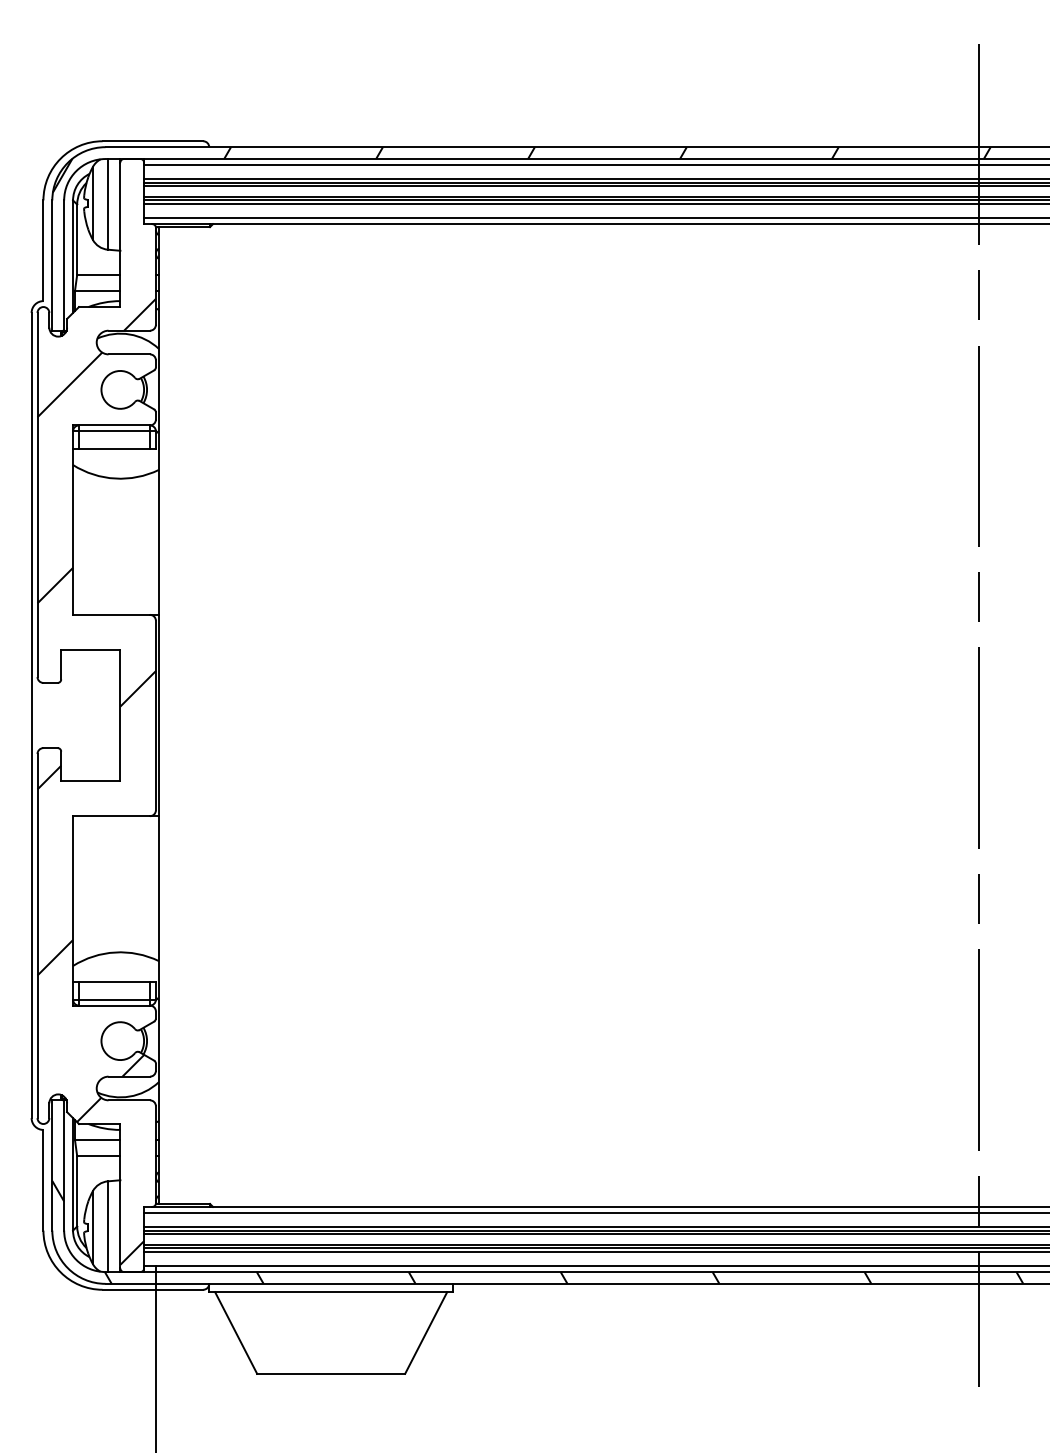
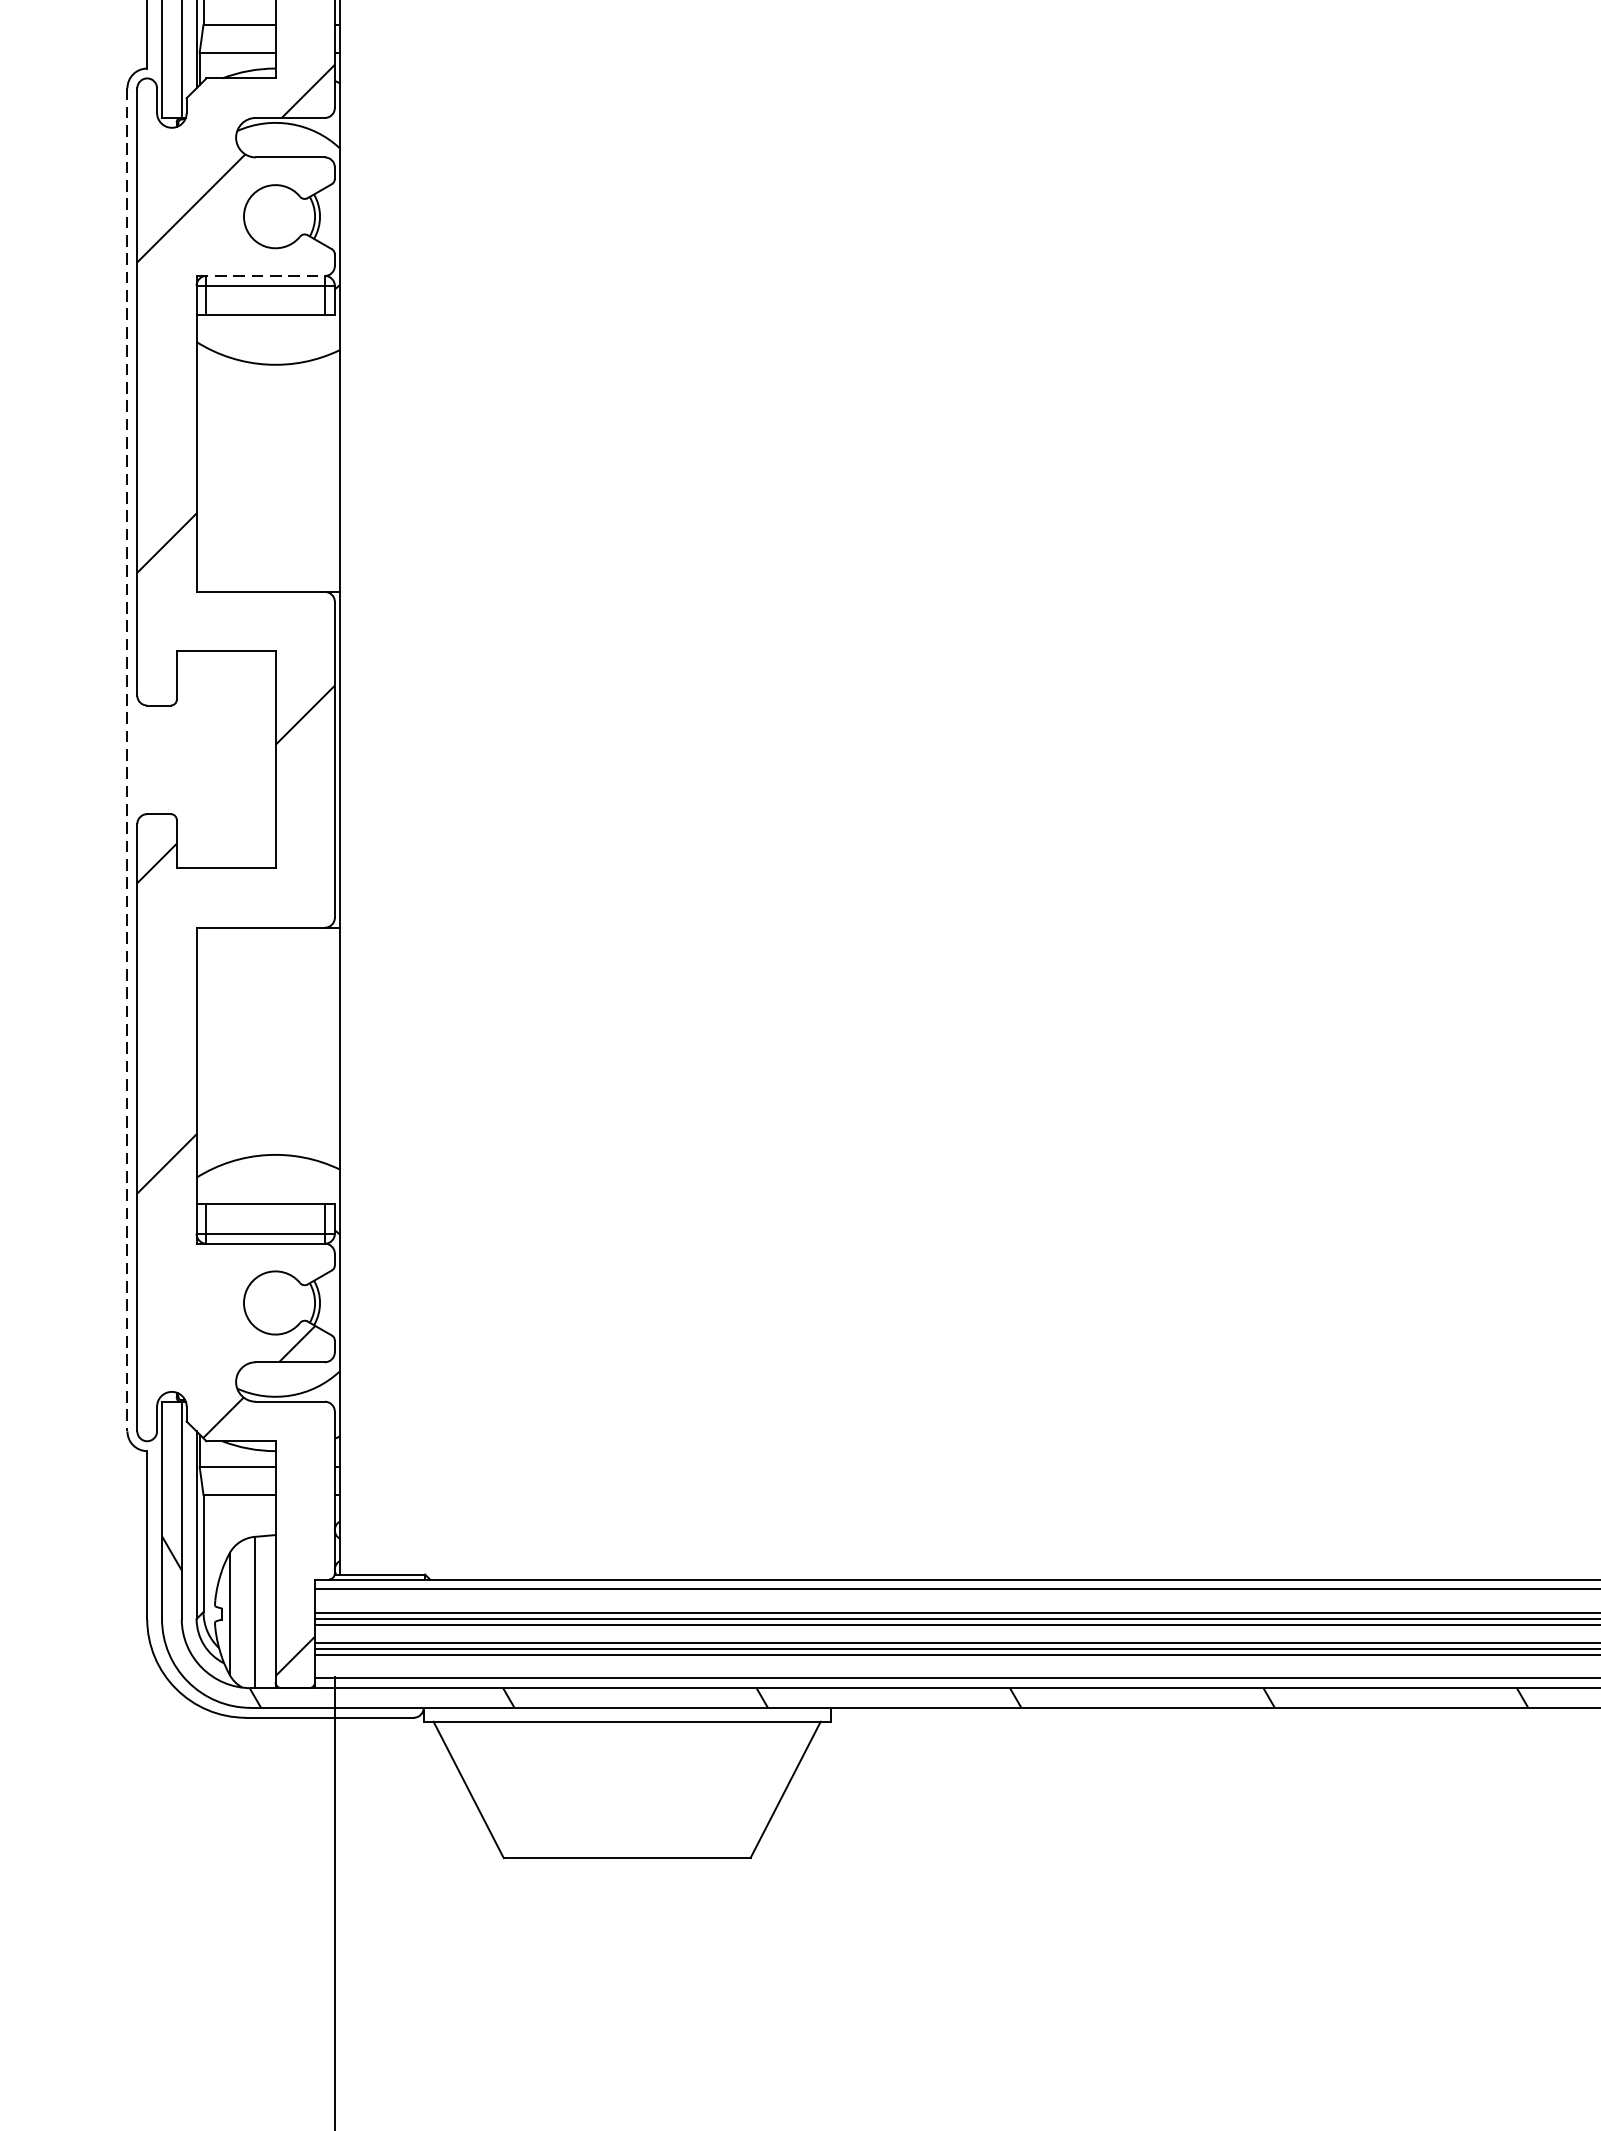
line: (112, 425) -> (262, 276), solid -> dashed
line: (31, 715) -> (127, 759), solid -> dashed

